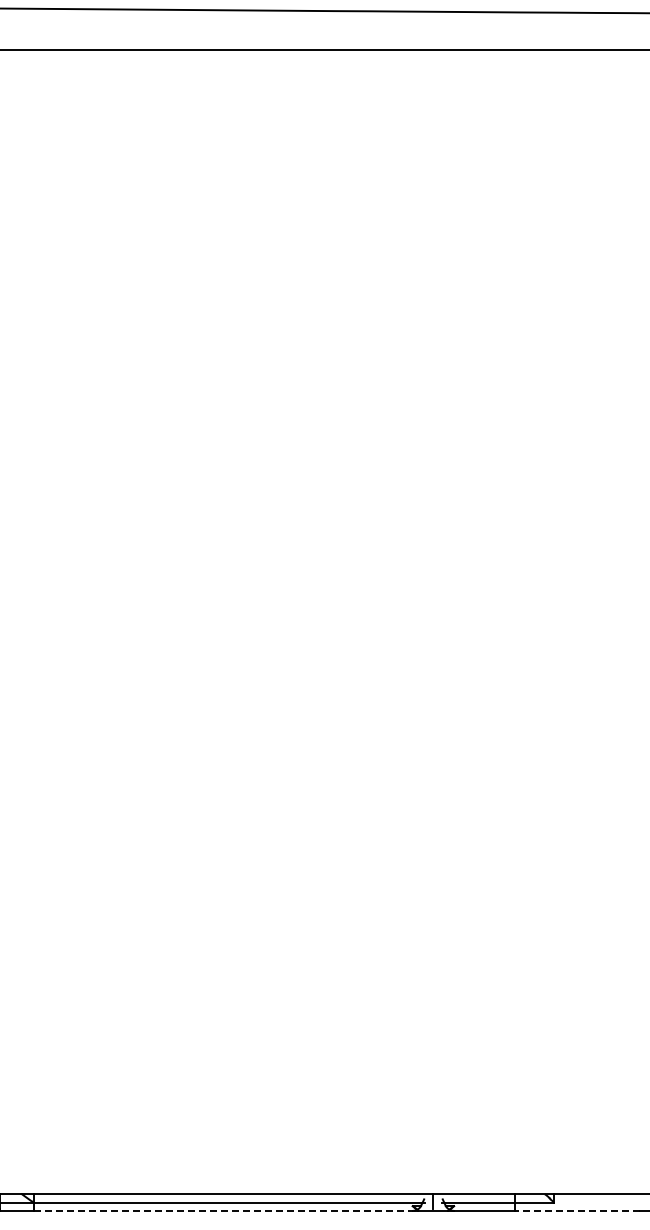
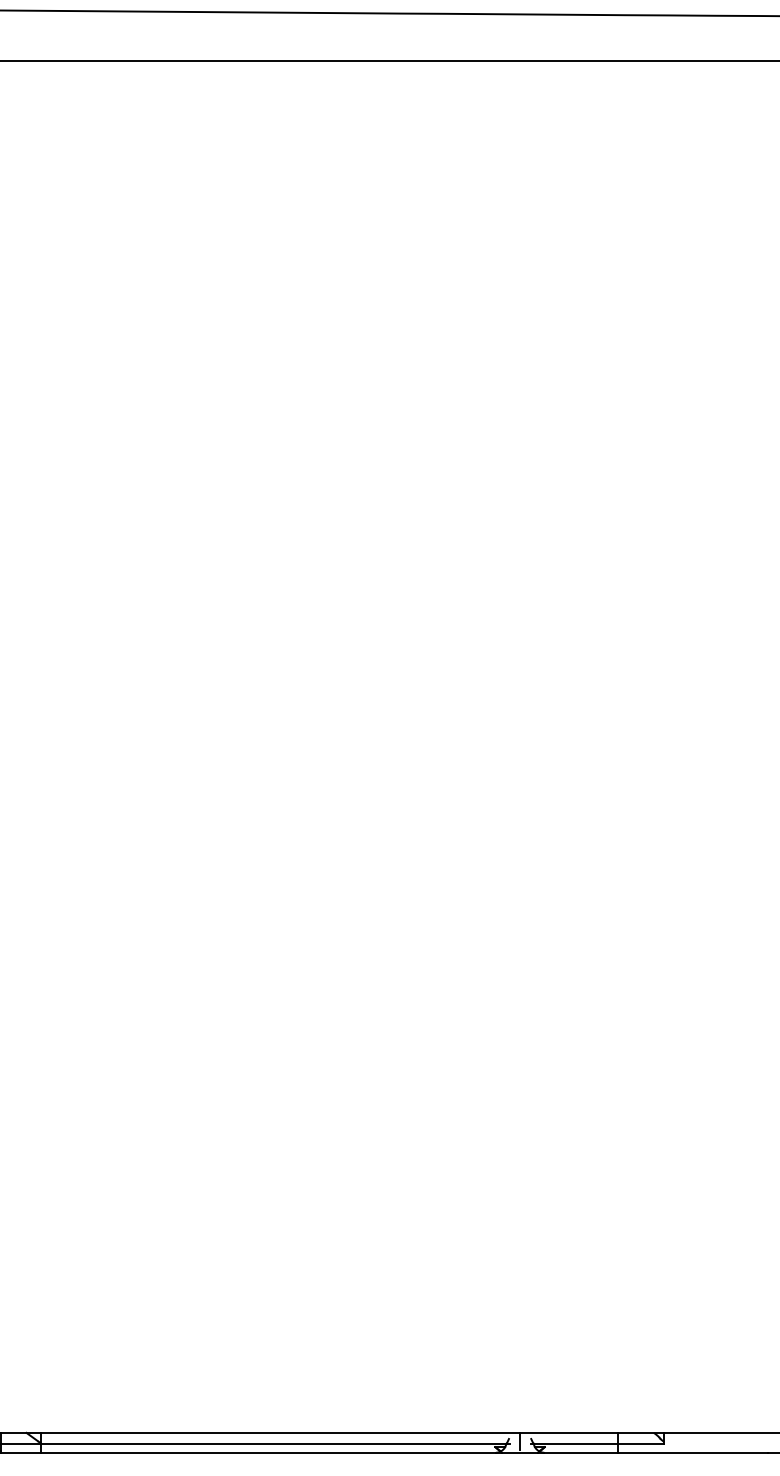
line: (223, 1210) -> (268, 1452), dashed -> solid
line: (577, 1210) -> (692, 1452), dashed -> solid

